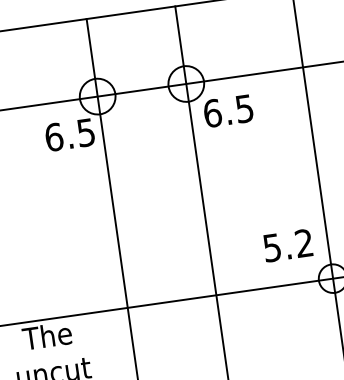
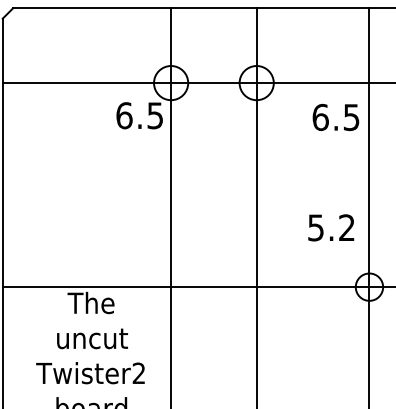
text: (227, 111) -> (335, 117), moved
text: (288, 245) -> (331, 227), moved

